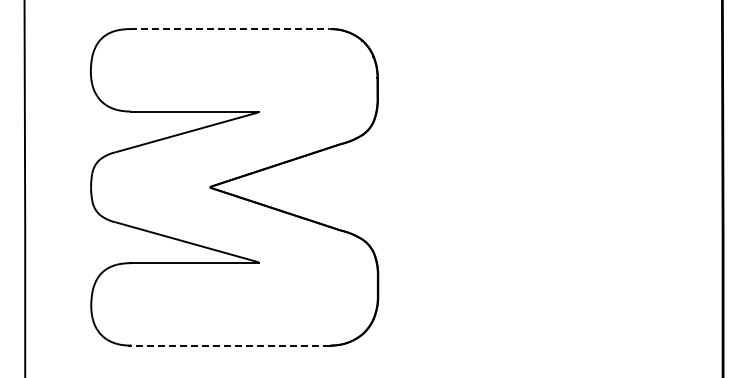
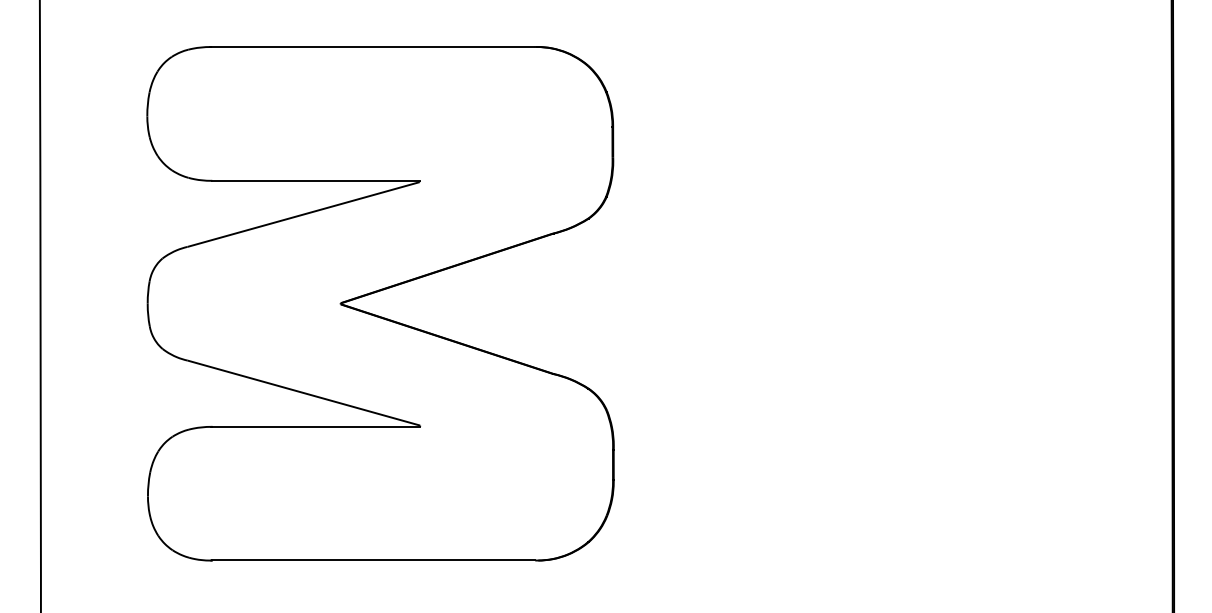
line: (229, 29) -> (372, 47), dashed -> solid
line: (230, 345) -> (373, 560), dashed -> solid

